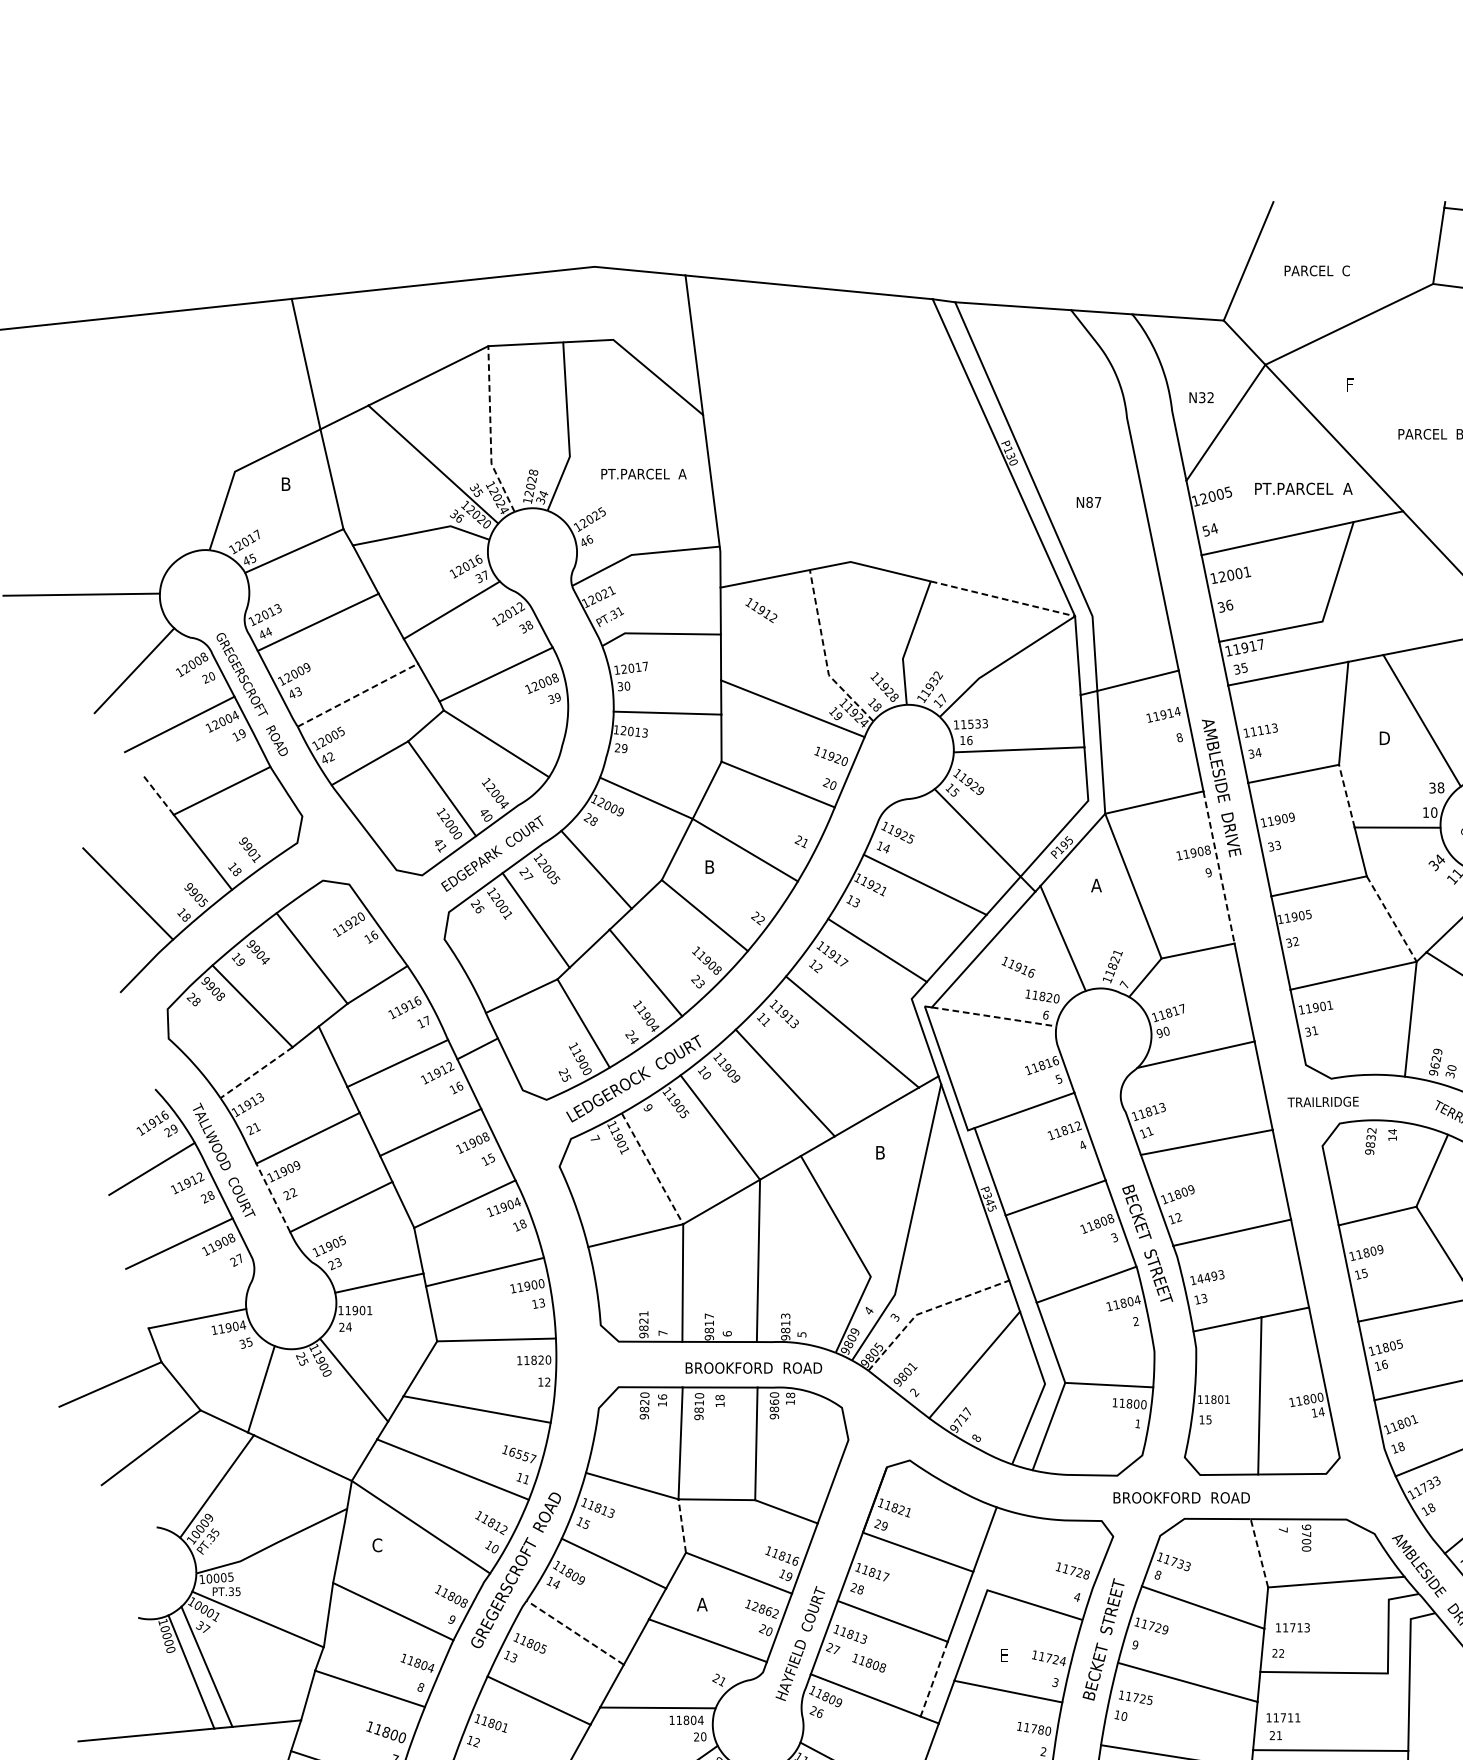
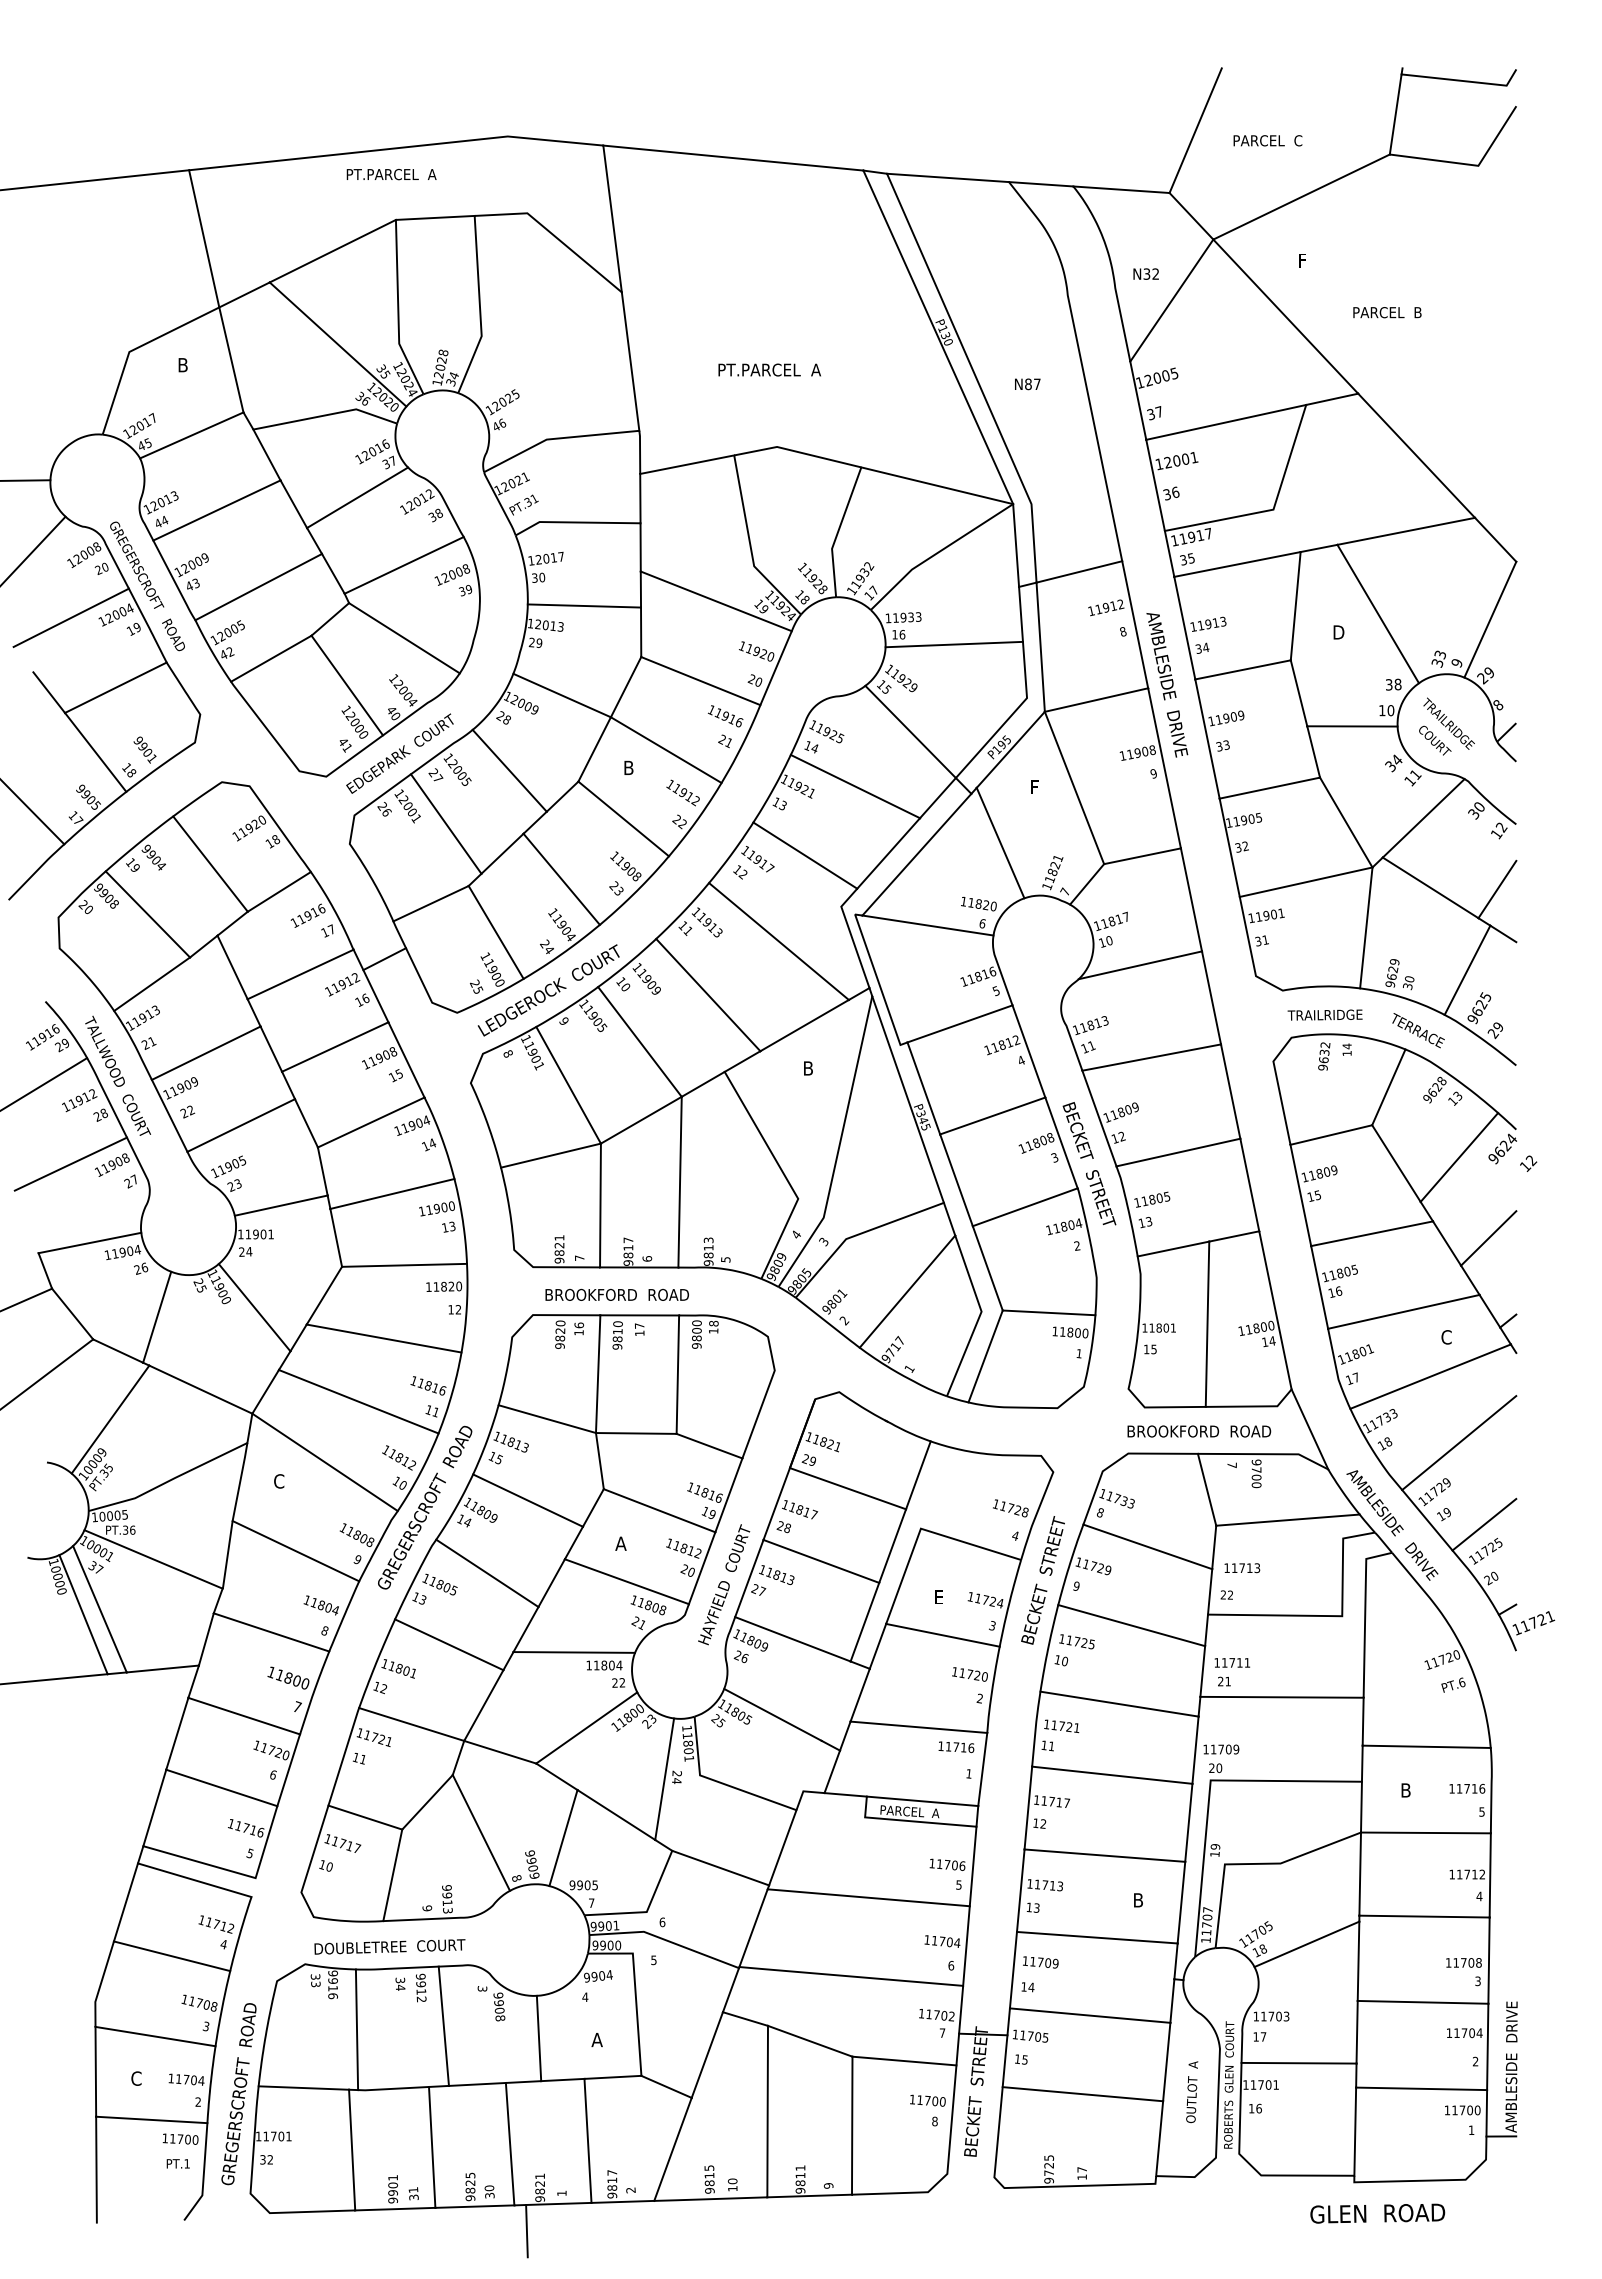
line: (490, 432) -> (398, 310), dashed -> solid
text: (643, 474) -> (391, 174), moved
text: (1303, 488) -> (769, 369), moved
text: (1210, 529) -> (1155, 412), 54 -> 37
line: (1003, 598) -> (937, 485), dashed -> solid
text: (760, 610) -> (682, 792), moved
line: (825, 654) -> (750, 544), dashed -> solid
line: (358, 694) -> (259, 586), dashed -> solid
text: (1177, 711) -> (1120, 604), 11914 -> 11912
text: (970, 724) -> (903, 617), 11533 -> 11933
text: (1260, 730) -> (1208, 624), 11113 -> 11913
line: (159, 795) -> (49, 692), dashed -> solid
line: (1347, 796) -> (1299, 693), dashed -> solid
line: (1218, 867) -> (1164, 768), dashed -> solid
text: (1096, 885) -> (1035, 787), A -> F
text: (186, 917) -> (78, 820), 18 -> 17
line: (1391, 918) -> (1346, 822), dashed -> solid
text: (373, 935) -> (275, 839), 16 -> 18
text: (1018, 967) -> (725, 716), moved
text: (196, 1001) -> (88, 909), 28 -> 20
line: (994, 1016) -> (928, 925), dashed -> solid
text: (1160, 1033) -> (1102, 942), 90 -> 10
line: (256, 1072) -> (151, 984), dashed -> solid
text: (1322, 1101) -> (1324, 1014), moved
text: (595, 1138) -> (508, 1053), 7 -> 8
text: (1370, 1145) -> (1323, 1060), 9832 -> 9632
line: (652, 1168) -> (568, 1085), dashed -> solid
line: (273, 1197) -> (169, 1115), dashed -> solid
text: (523, 1224) -> (432, 1143), 18 -> 14
text: (1210, 1276) -> (1155, 1198), 14493 -> 11805
line: (928, 1310) -> (858, 1234), dashed -> solid
text: (246, 1342) -> (141, 1268), 35 -> 26
text: (753, 1367) -> (616, 1294), moved
text: (719, 1397) -> (639, 1325), 18 -> 17
text: (774, 1401) -> (696, 1330), 9860 -> 9800
text: (976, 1437) -> (909, 1368), 8 -> 1
text: (1400, 1446) -> (1355, 1377), 18 -> 17
text: (522, 1455) -> (431, 1386), 16557 -> 11816
line: (1356, 1495) -> (1309, 1429), added
text: (1181, 1497) -> (1199, 1431), moved
line: (681, 1525) -> (599, 1460), dashed -> solid
line: (1258, 1553) -> (1206, 1489), dashed -> solid
text: (237, 1591) -> (132, 1529), PT.35 -> PT.36
text: (761, 1609) -> (683, 1548), 12862 -> 11812
line: (574, 1632) -> (486, 1573), dashed -> solid
text: (869, 1663) -> (648, 1605), moved
line: (933, 1679) -> (864, 1622), dashed -> solid
text: (1040, 1729) -> (976, 1675), 11780 -> 11720
text: (703, 1736) -> (622, 1682), 20 -> 22

